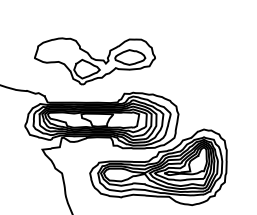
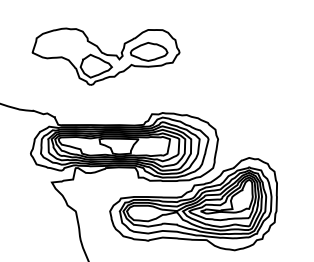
part: (94, 61) -> (105, 56), moved

